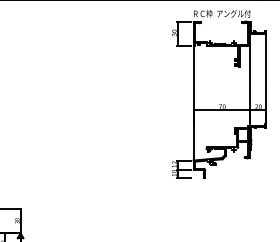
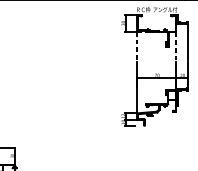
line: (193, 64) -> (136, 45), solid -> dashed
line: (249, 65) -> (176, 46), solid -> dashed

